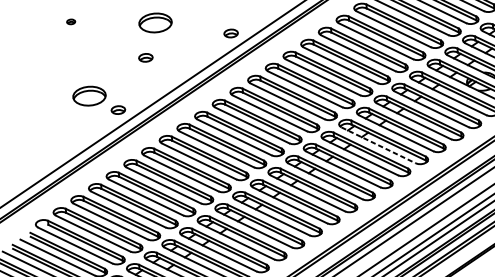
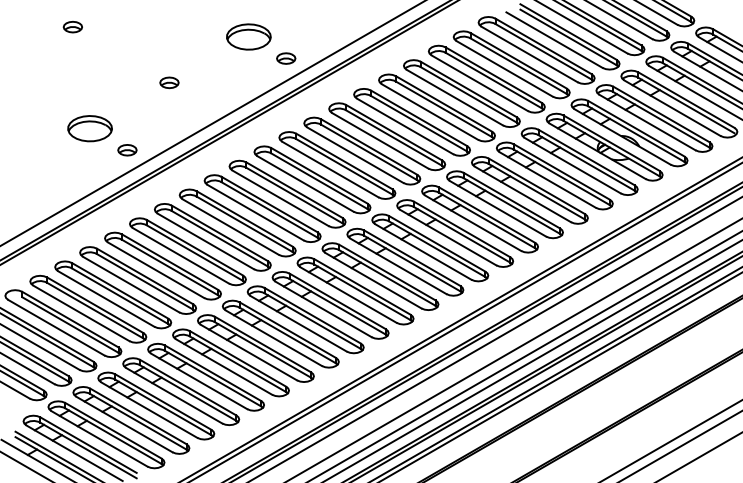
part: (70, 22) -> (72, 27), size x1.67
part: (155, 22) -> (248, 36), moved
line: (378, 145) -> (473, 223), dashed -> solid

